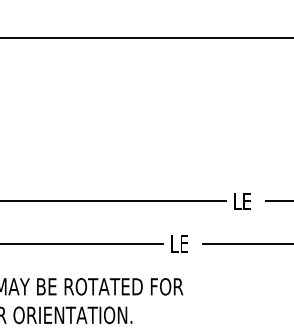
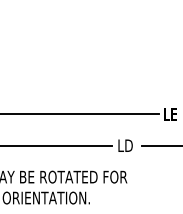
text: (180, 243) -> (125, 145), LE -> LD

